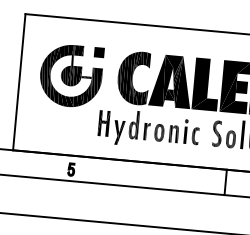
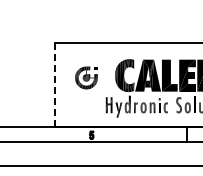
part: (71, 75) -> (86, 77), size x0.6
line: (18, 83) -> (54, 85), solid -> dashed

